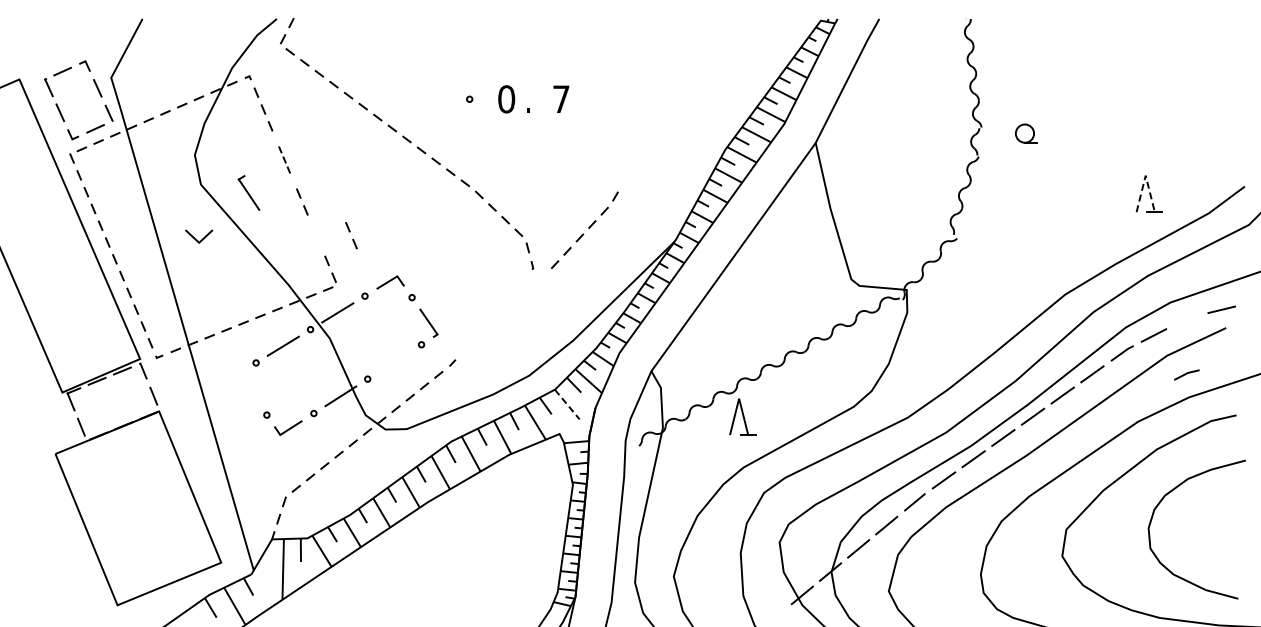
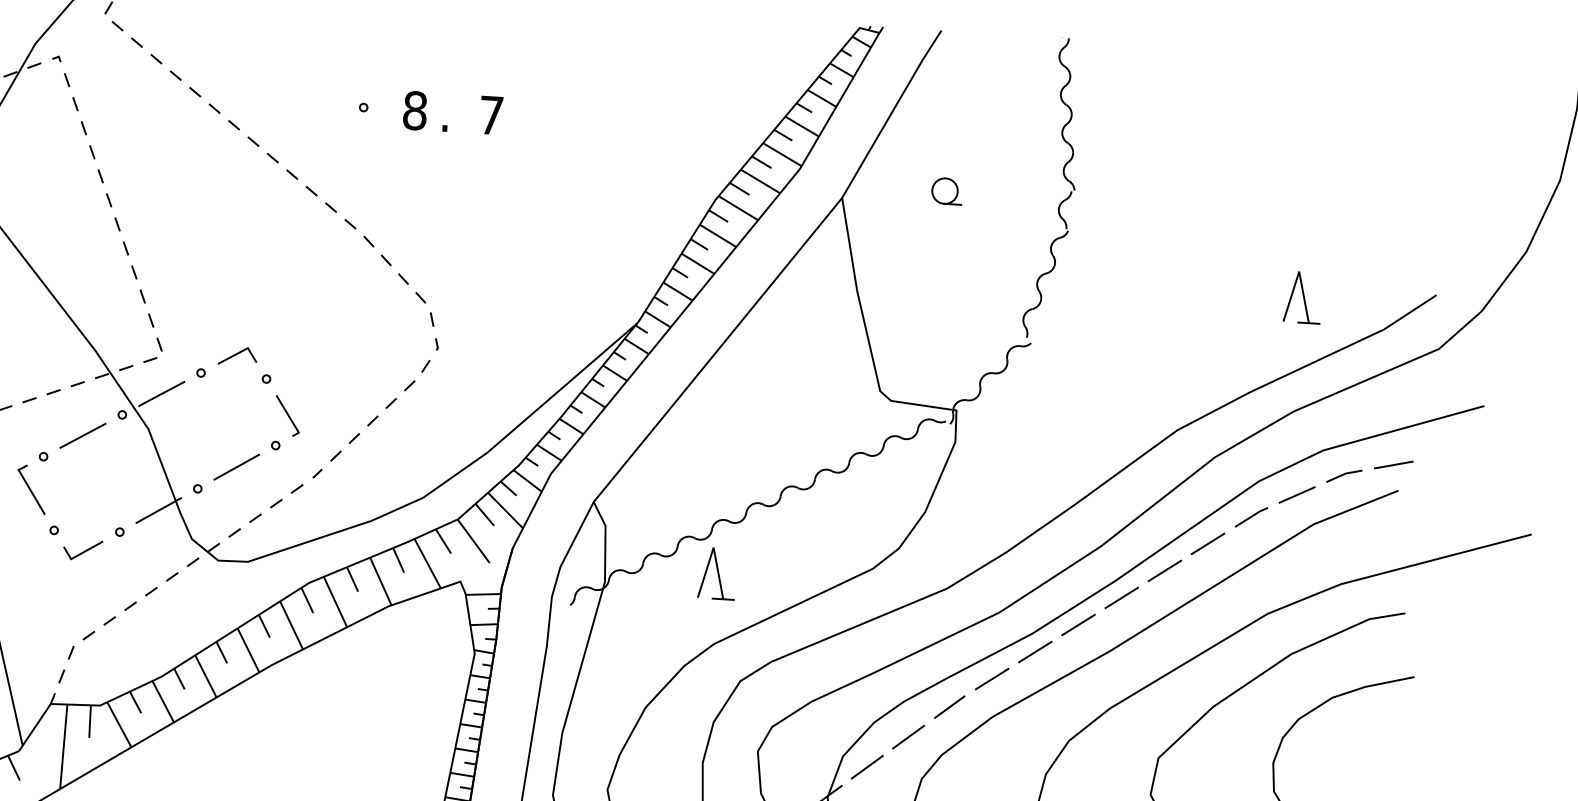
text: (506, 99) -> (414, 110), 0 -> 8
part: (1026, 133) -> (947, 191), moved
part: (284, 159) -> (100, 175), size x1.67
line: (1145, 175) -> (1298, 271), dashed -> solid
part: (248, 192) -> (31, 488), moved
part: (584, 229) -> (379, 409), moved
part: (351, 235) -> (138, 284), moved
line: (394, 361) -> (236, 466), added
line: (1186, 374) -> (1343, 475), moved
line: (567, 404) -> (473, 541), dashed -> solid

